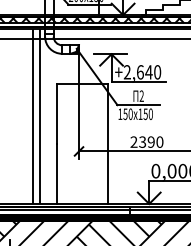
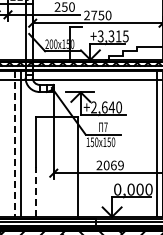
text: (141, 95) -> (105, 126), 2 -> 7
line: (32, 116) -> (15, 144), solid -> dashed
text: (150, 142) -> (113, 165), 2390 -> 2069
line: (57, 174) -> (35, 192), solid -> dashed

